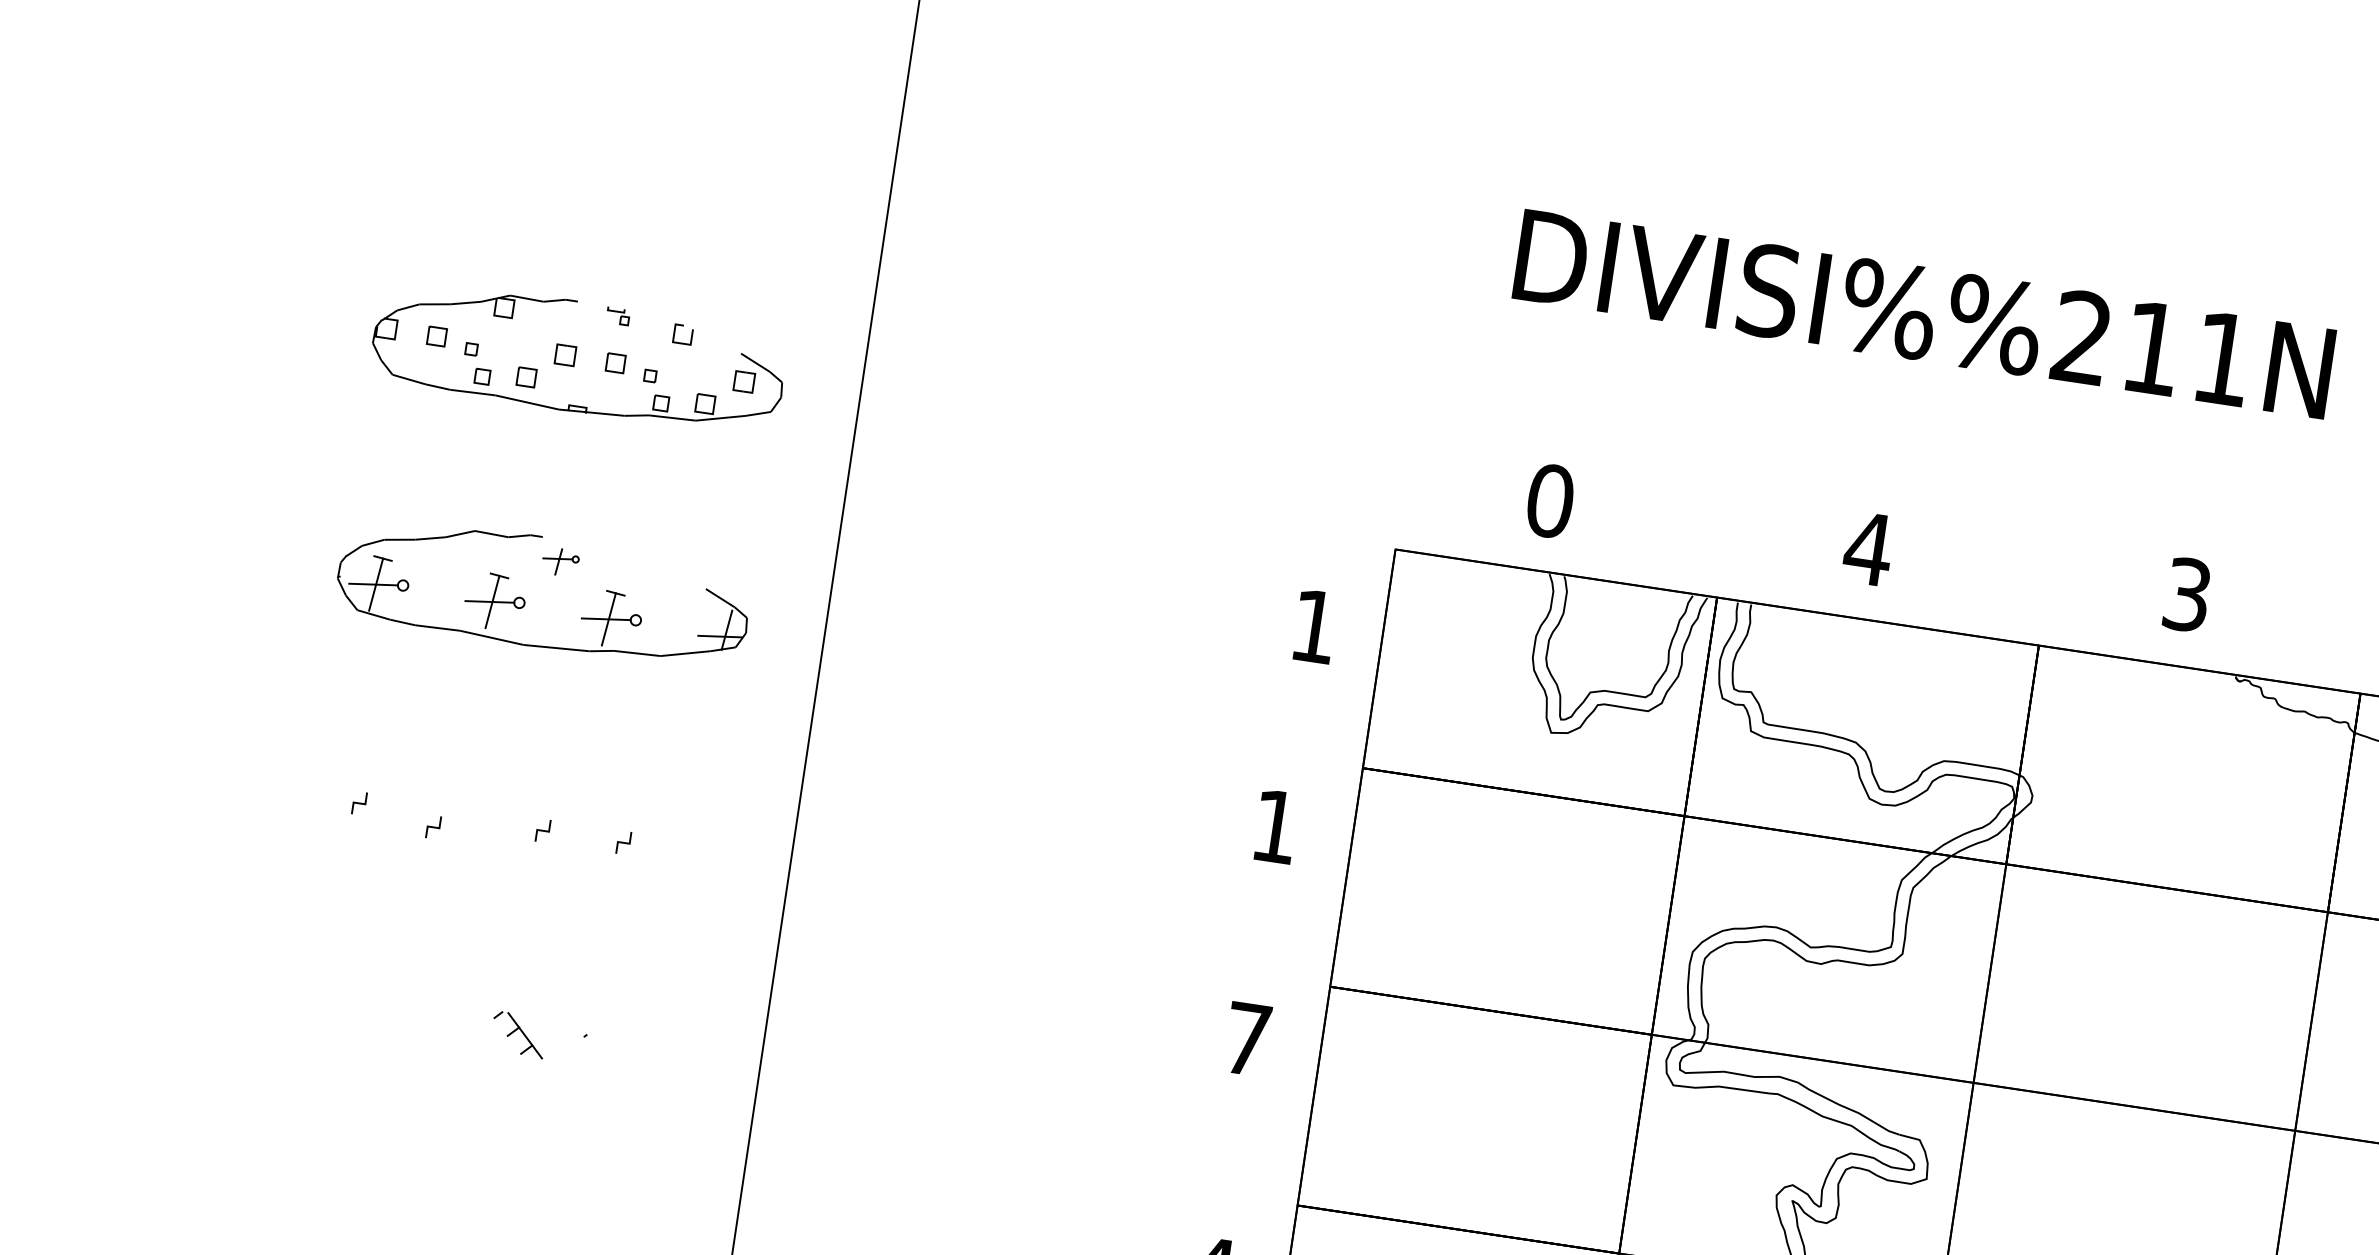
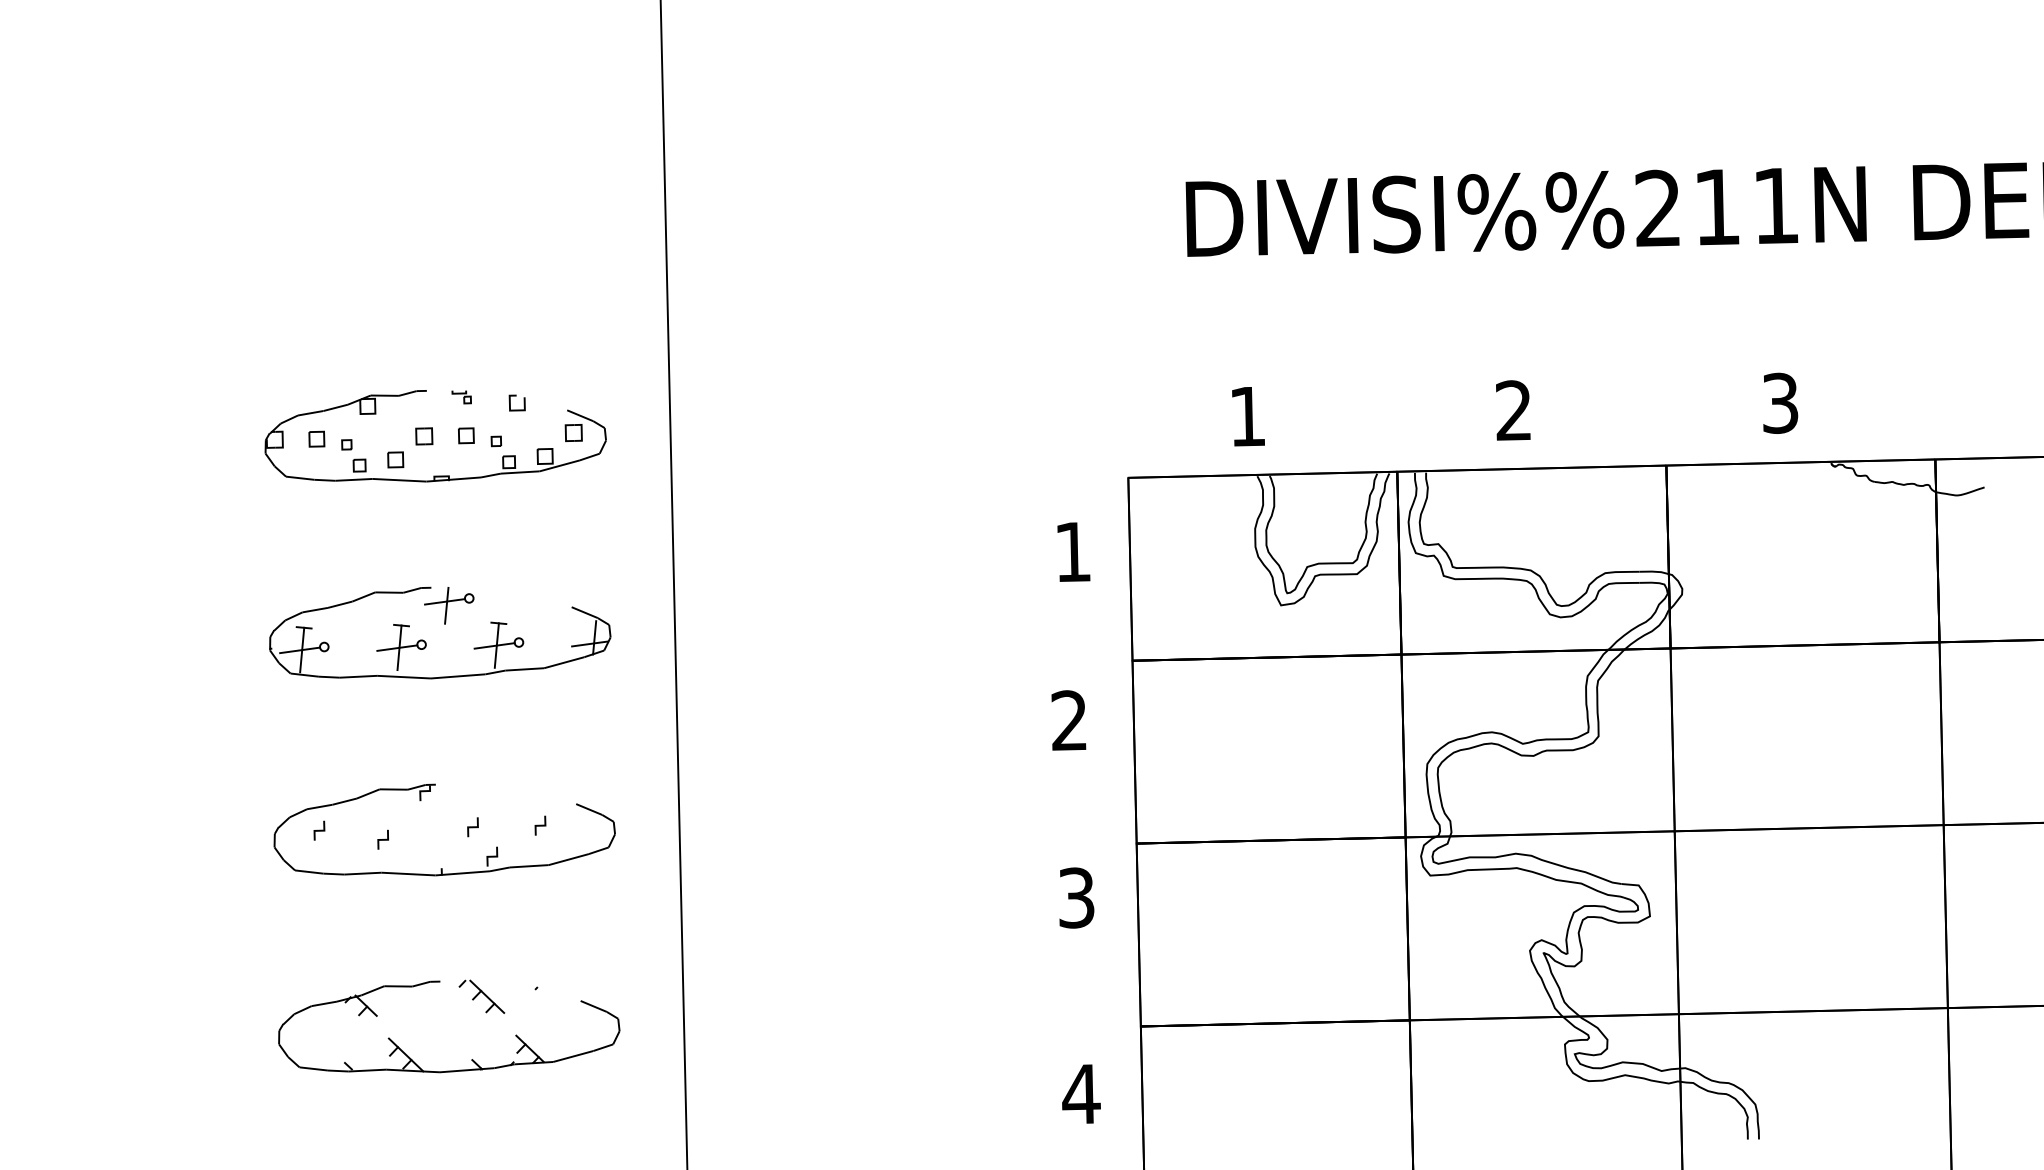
text: (1550, 500) -> (1247, 416), 0 -> 1
text: (1868, 548) -> (1513, 410), 4 -> 2
part: (560, 561) -> (449, 605), size x1.67
part: (485, 789) -> (420, 801), added
text: (1274, 826) -> (1068, 720), 1 -> 2
text: (1247, 1038) -> (1076, 897), 7 -> 3
part: (493, 1107) -> (471, 1059), added

